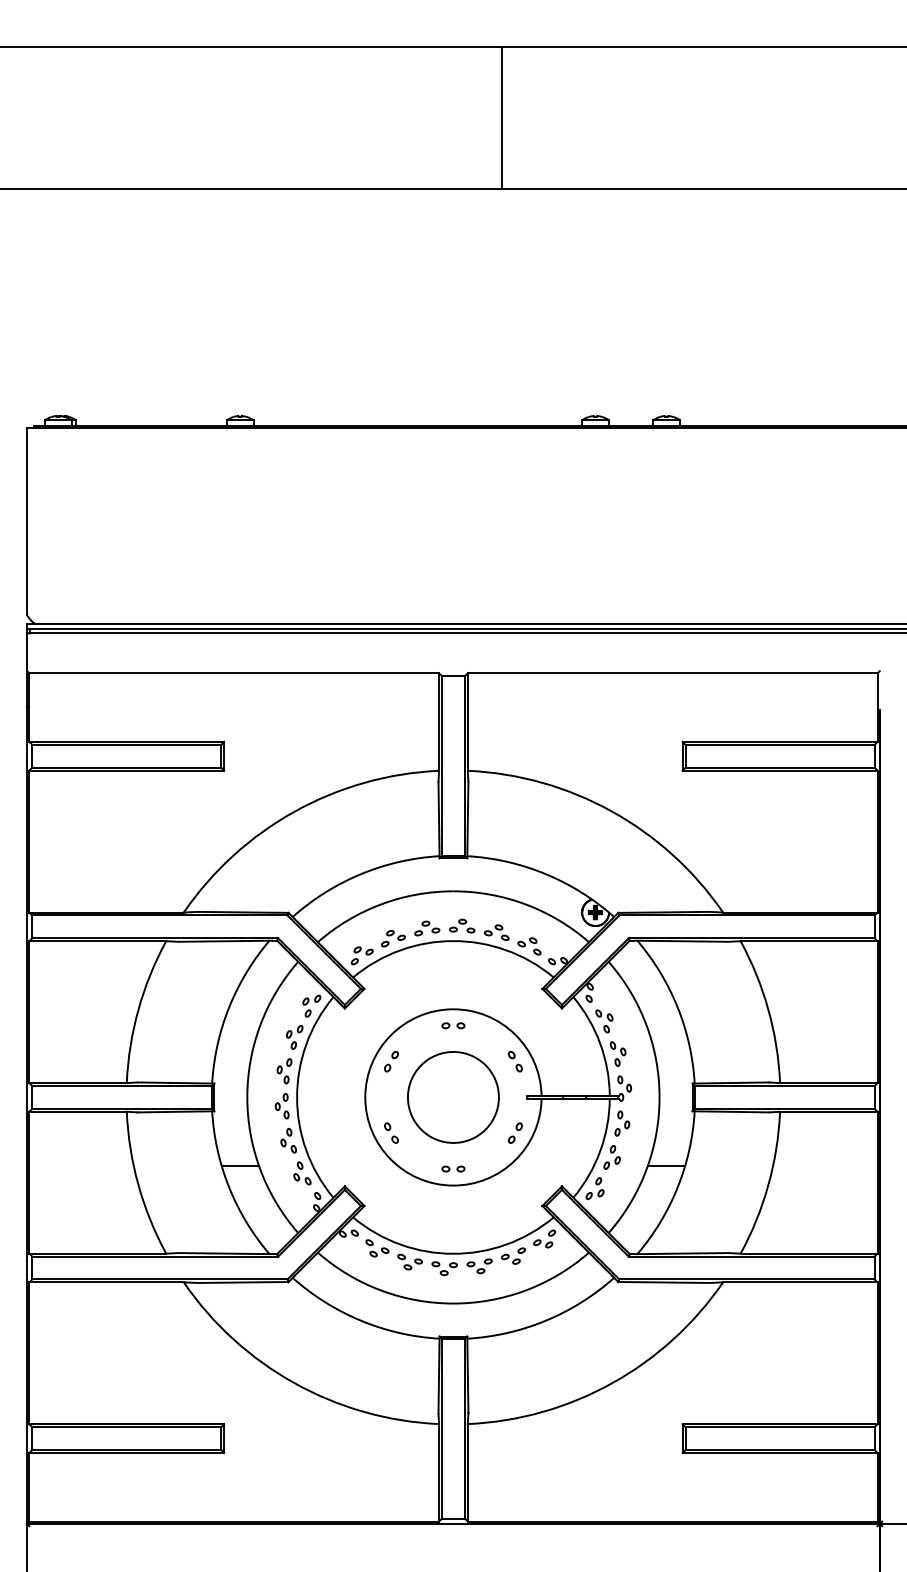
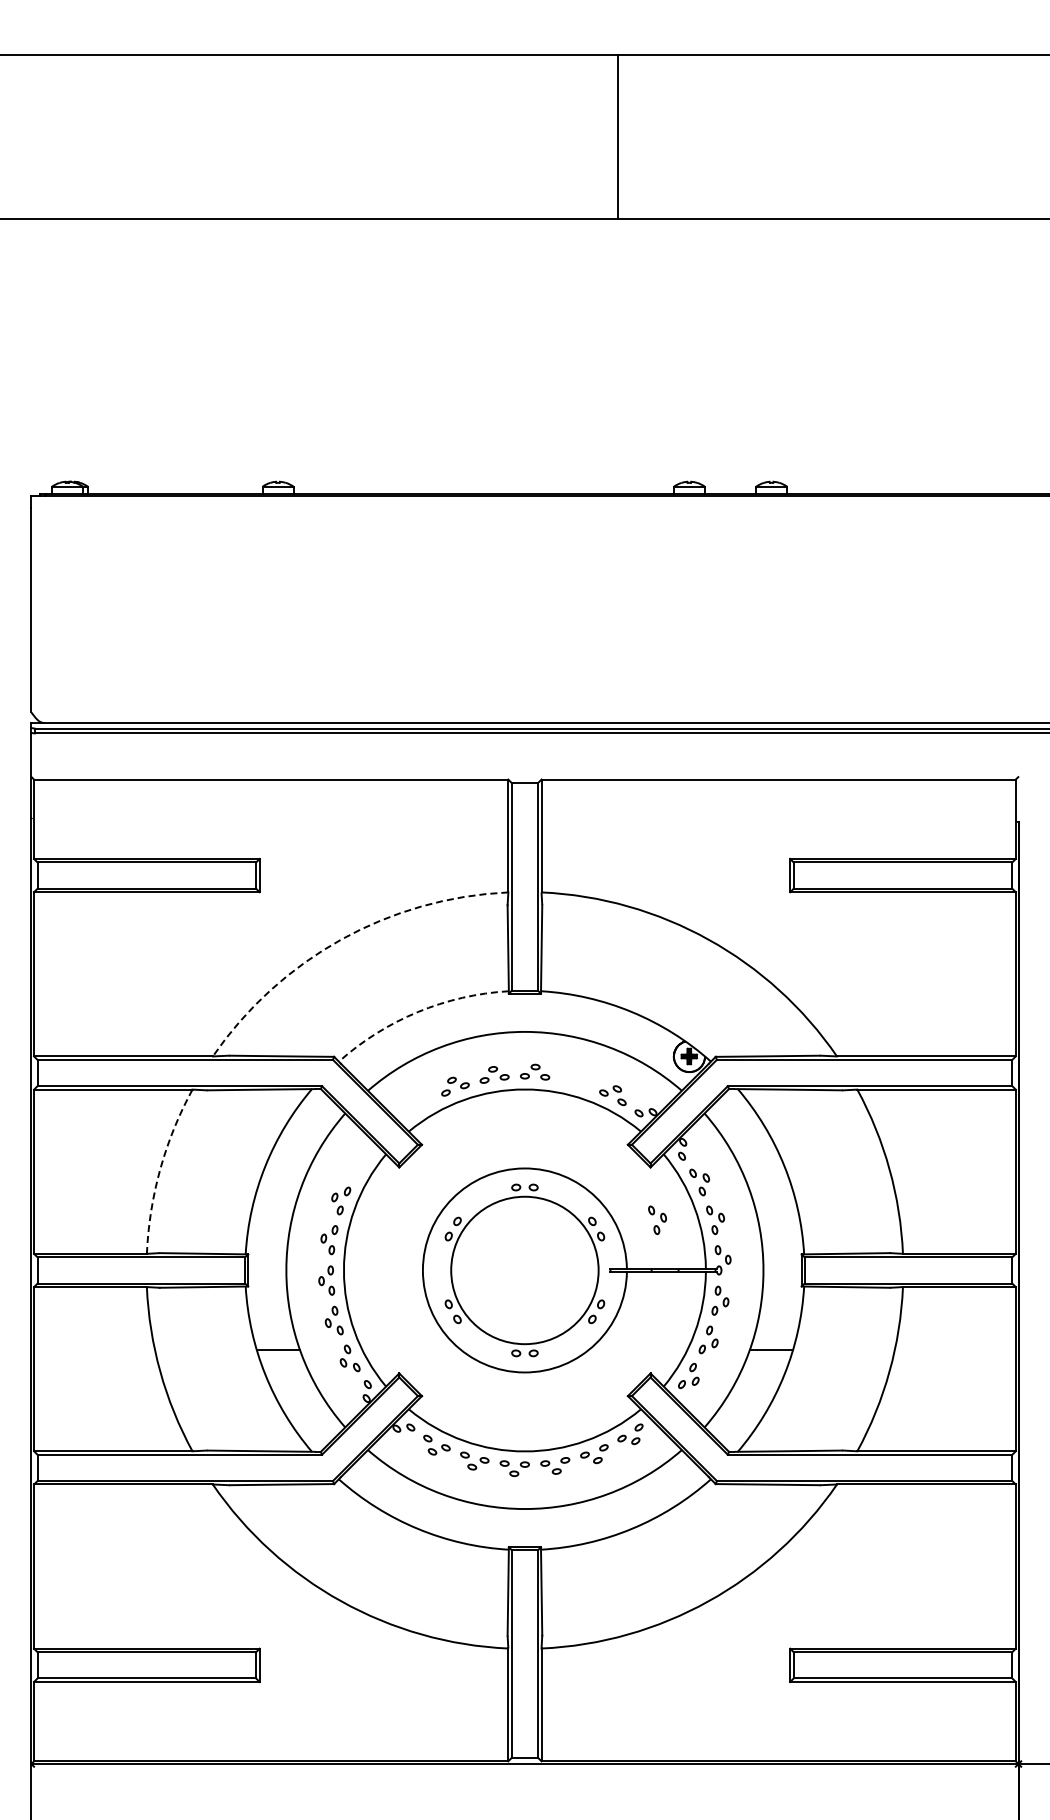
line: (502, 117) -> (618, 136), moved
arc: (294, 811) -> (341, 939), solid -> dashed
arc: (360, 874) -> (417, 1012), solid -> dashed
part: (496, 932) -> (574, 1079), removed
part: (362, 955) -> (419, 1106), removed
part: (311, 1005) -> (360, 1164), removed
arc: (138, 1010) -> (160, 1169), solid -> dashed
part: (567, 1053) -> (657, 1219), added
circle: (453, 1097) -> (524, 1270), size x1.4

